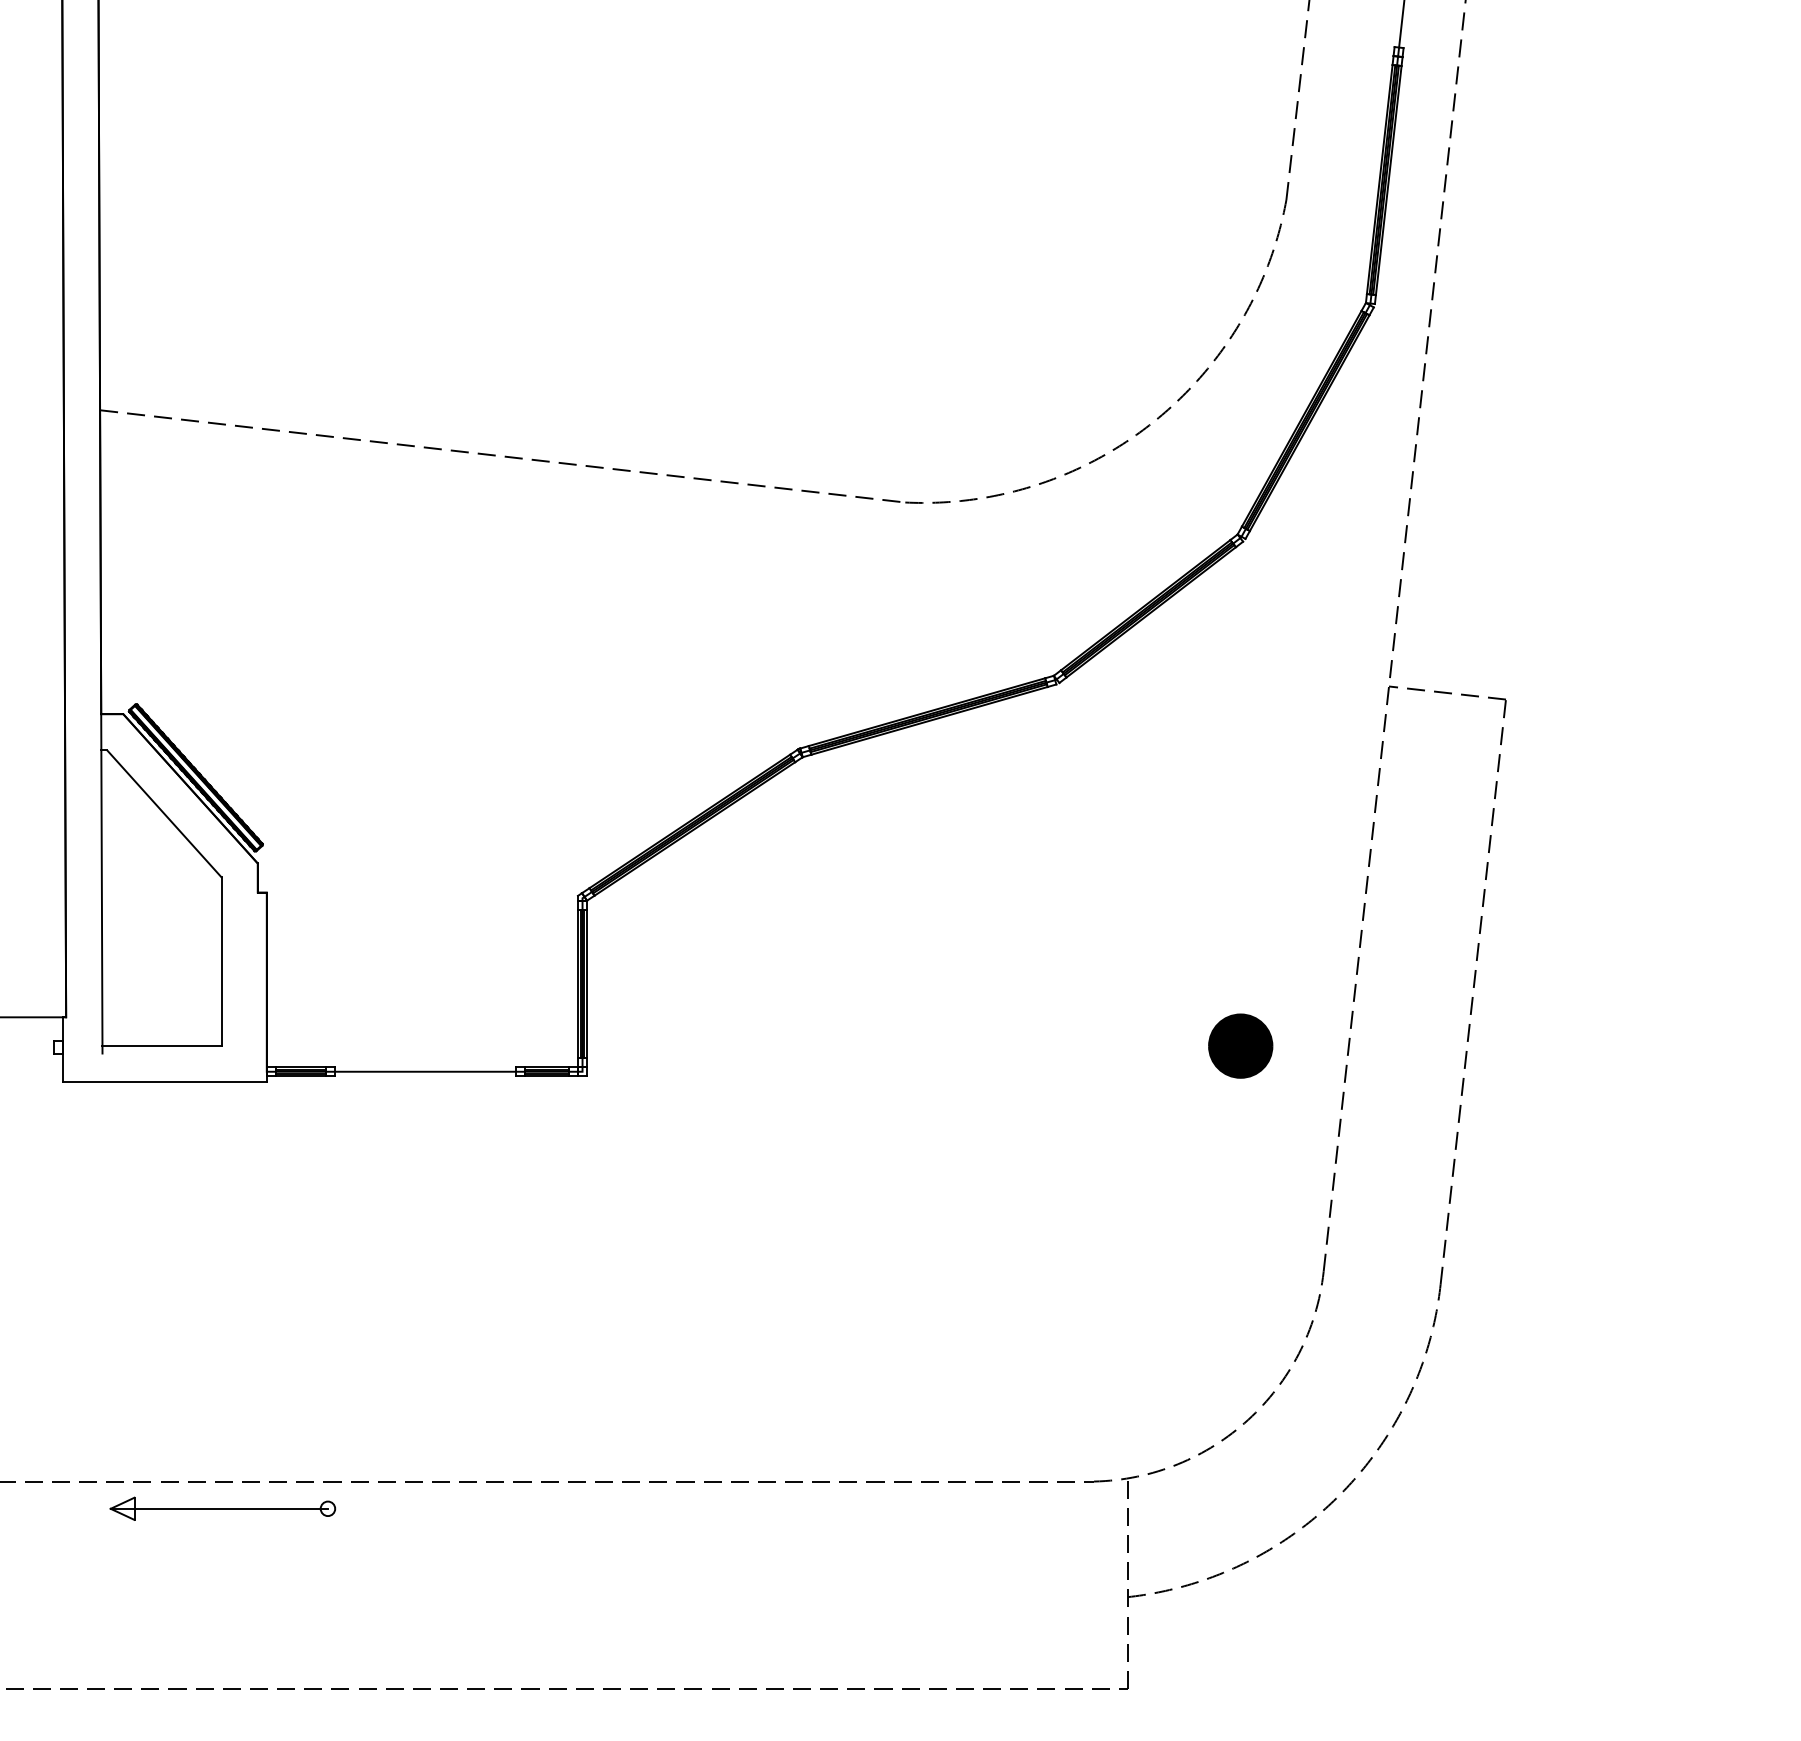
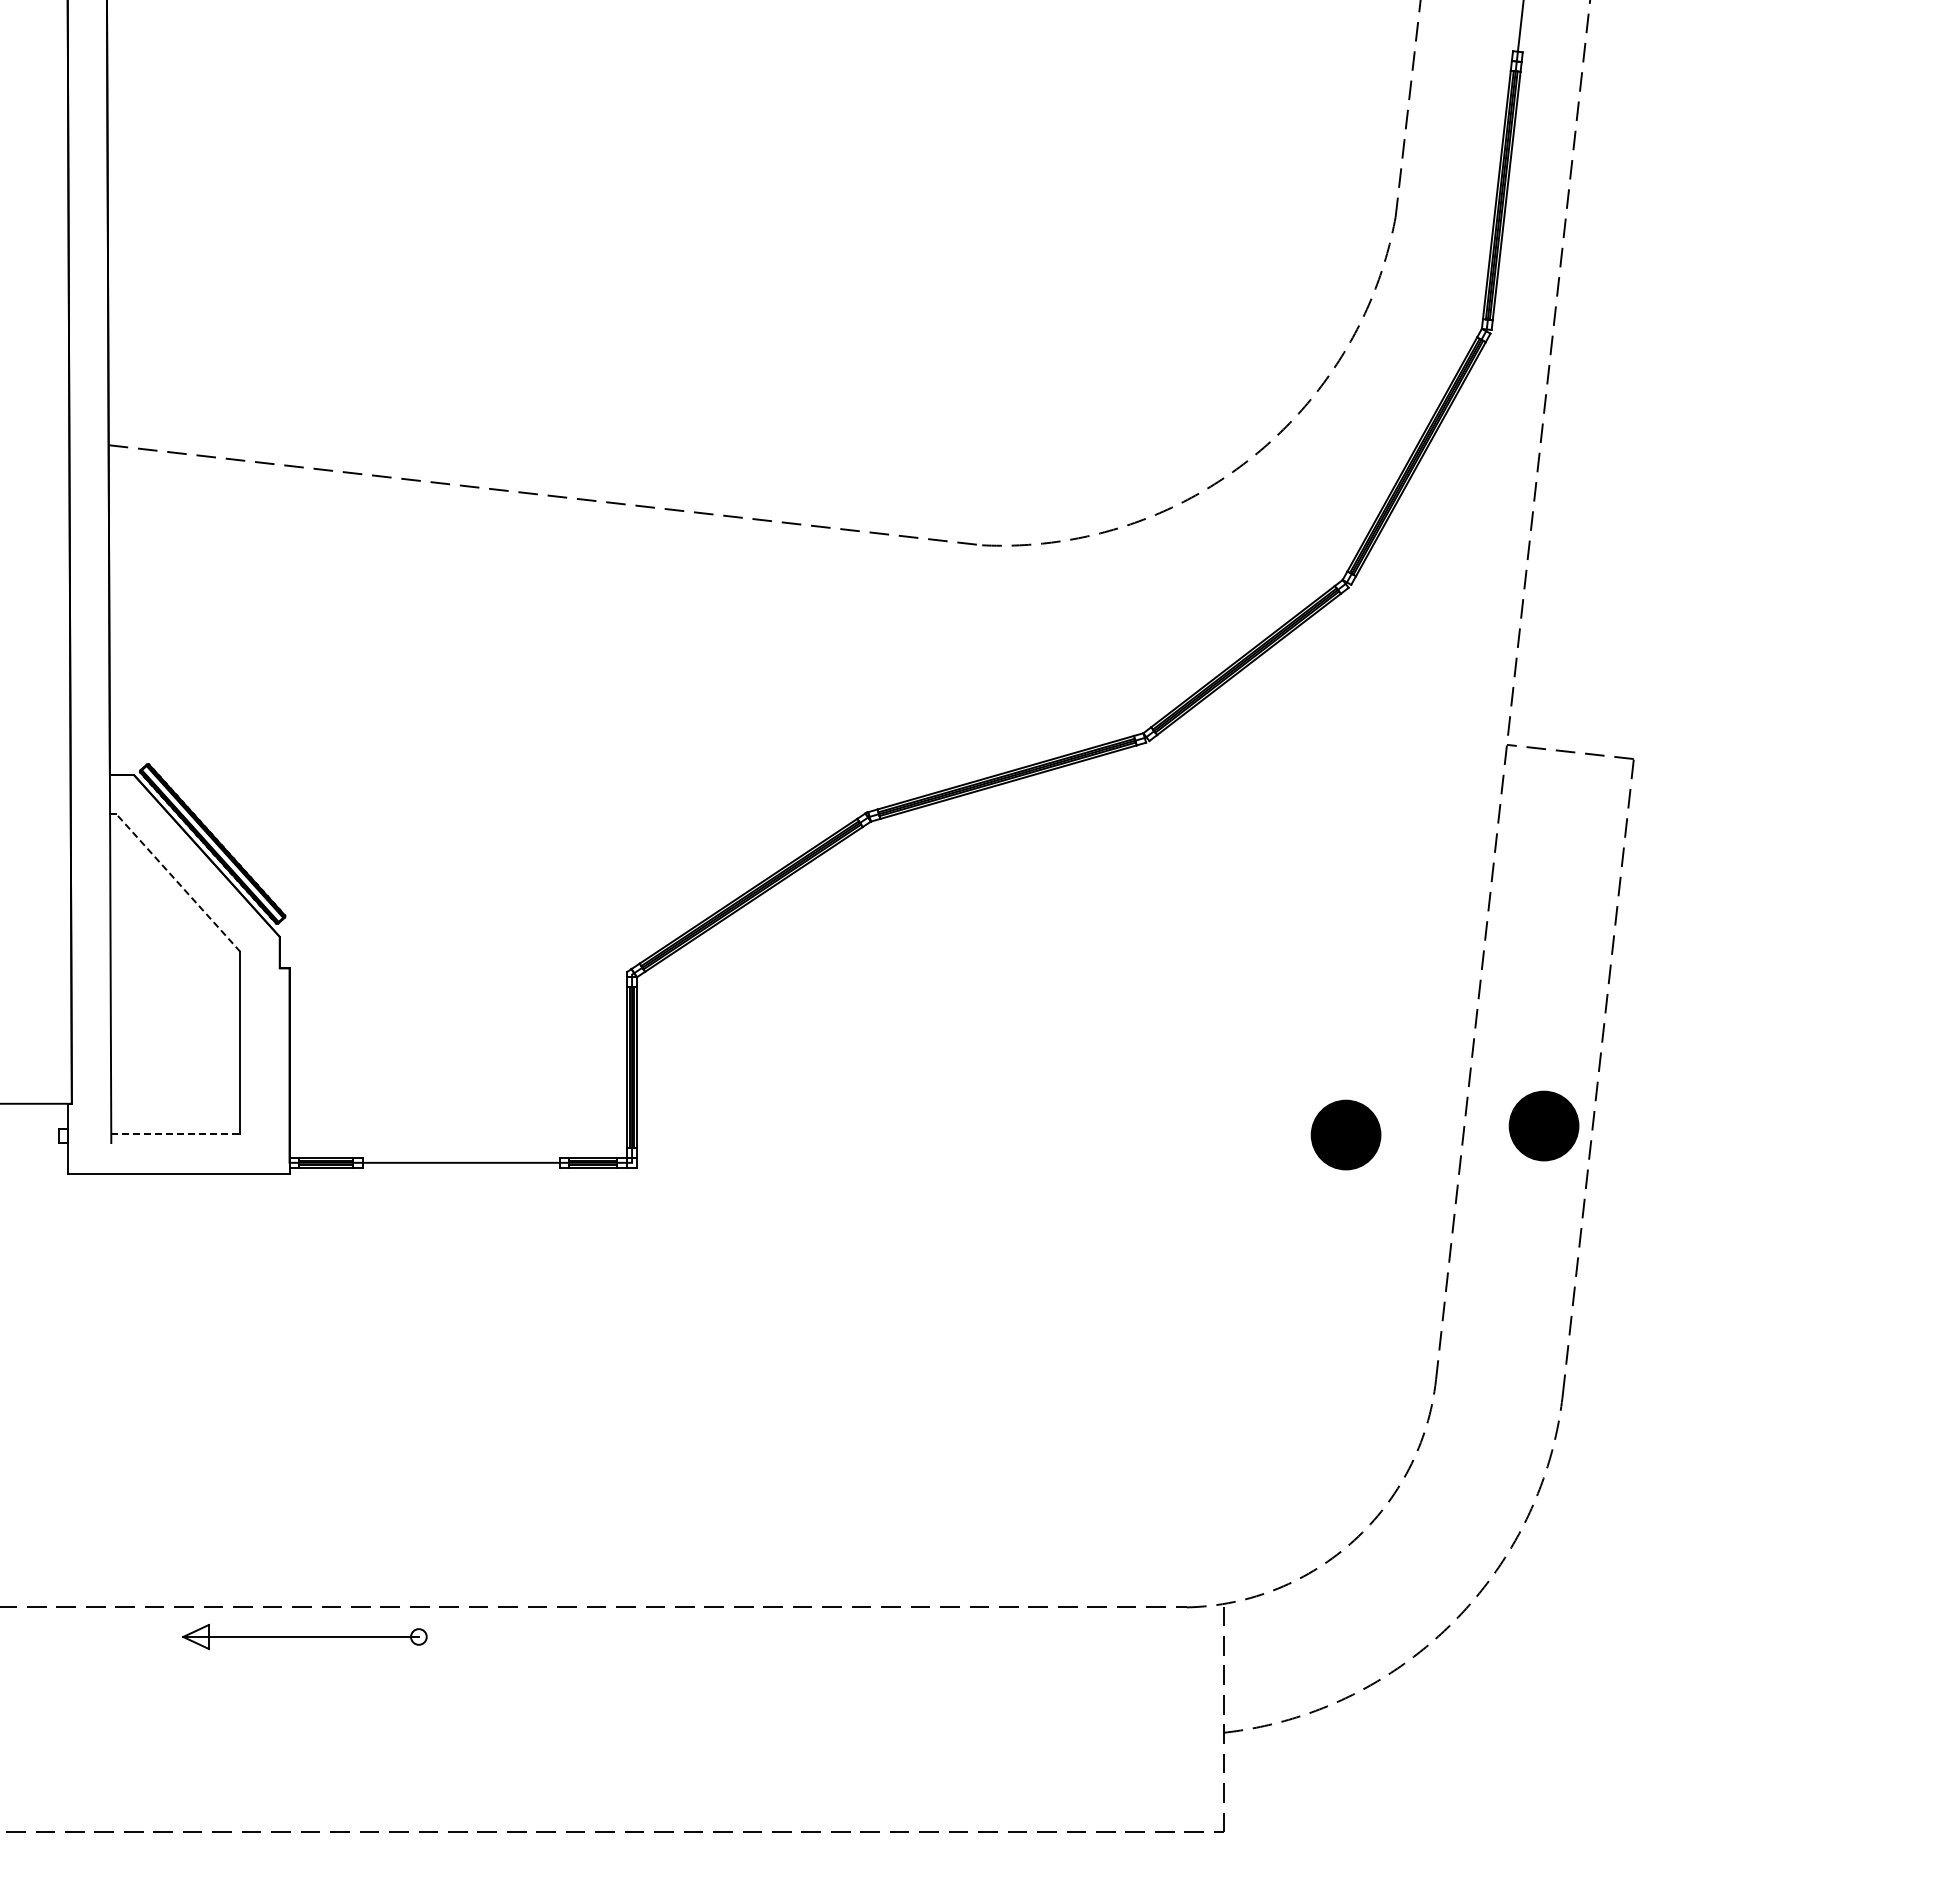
line: (164, 814) -> (178, 883), solid -> dashed
part: (1422, 1037) -> (1543, 1125), added
line: (161, 1045) -> (175, 1134), solid -> dashed
part: (222, 1508) -> (304, 1636), moved

